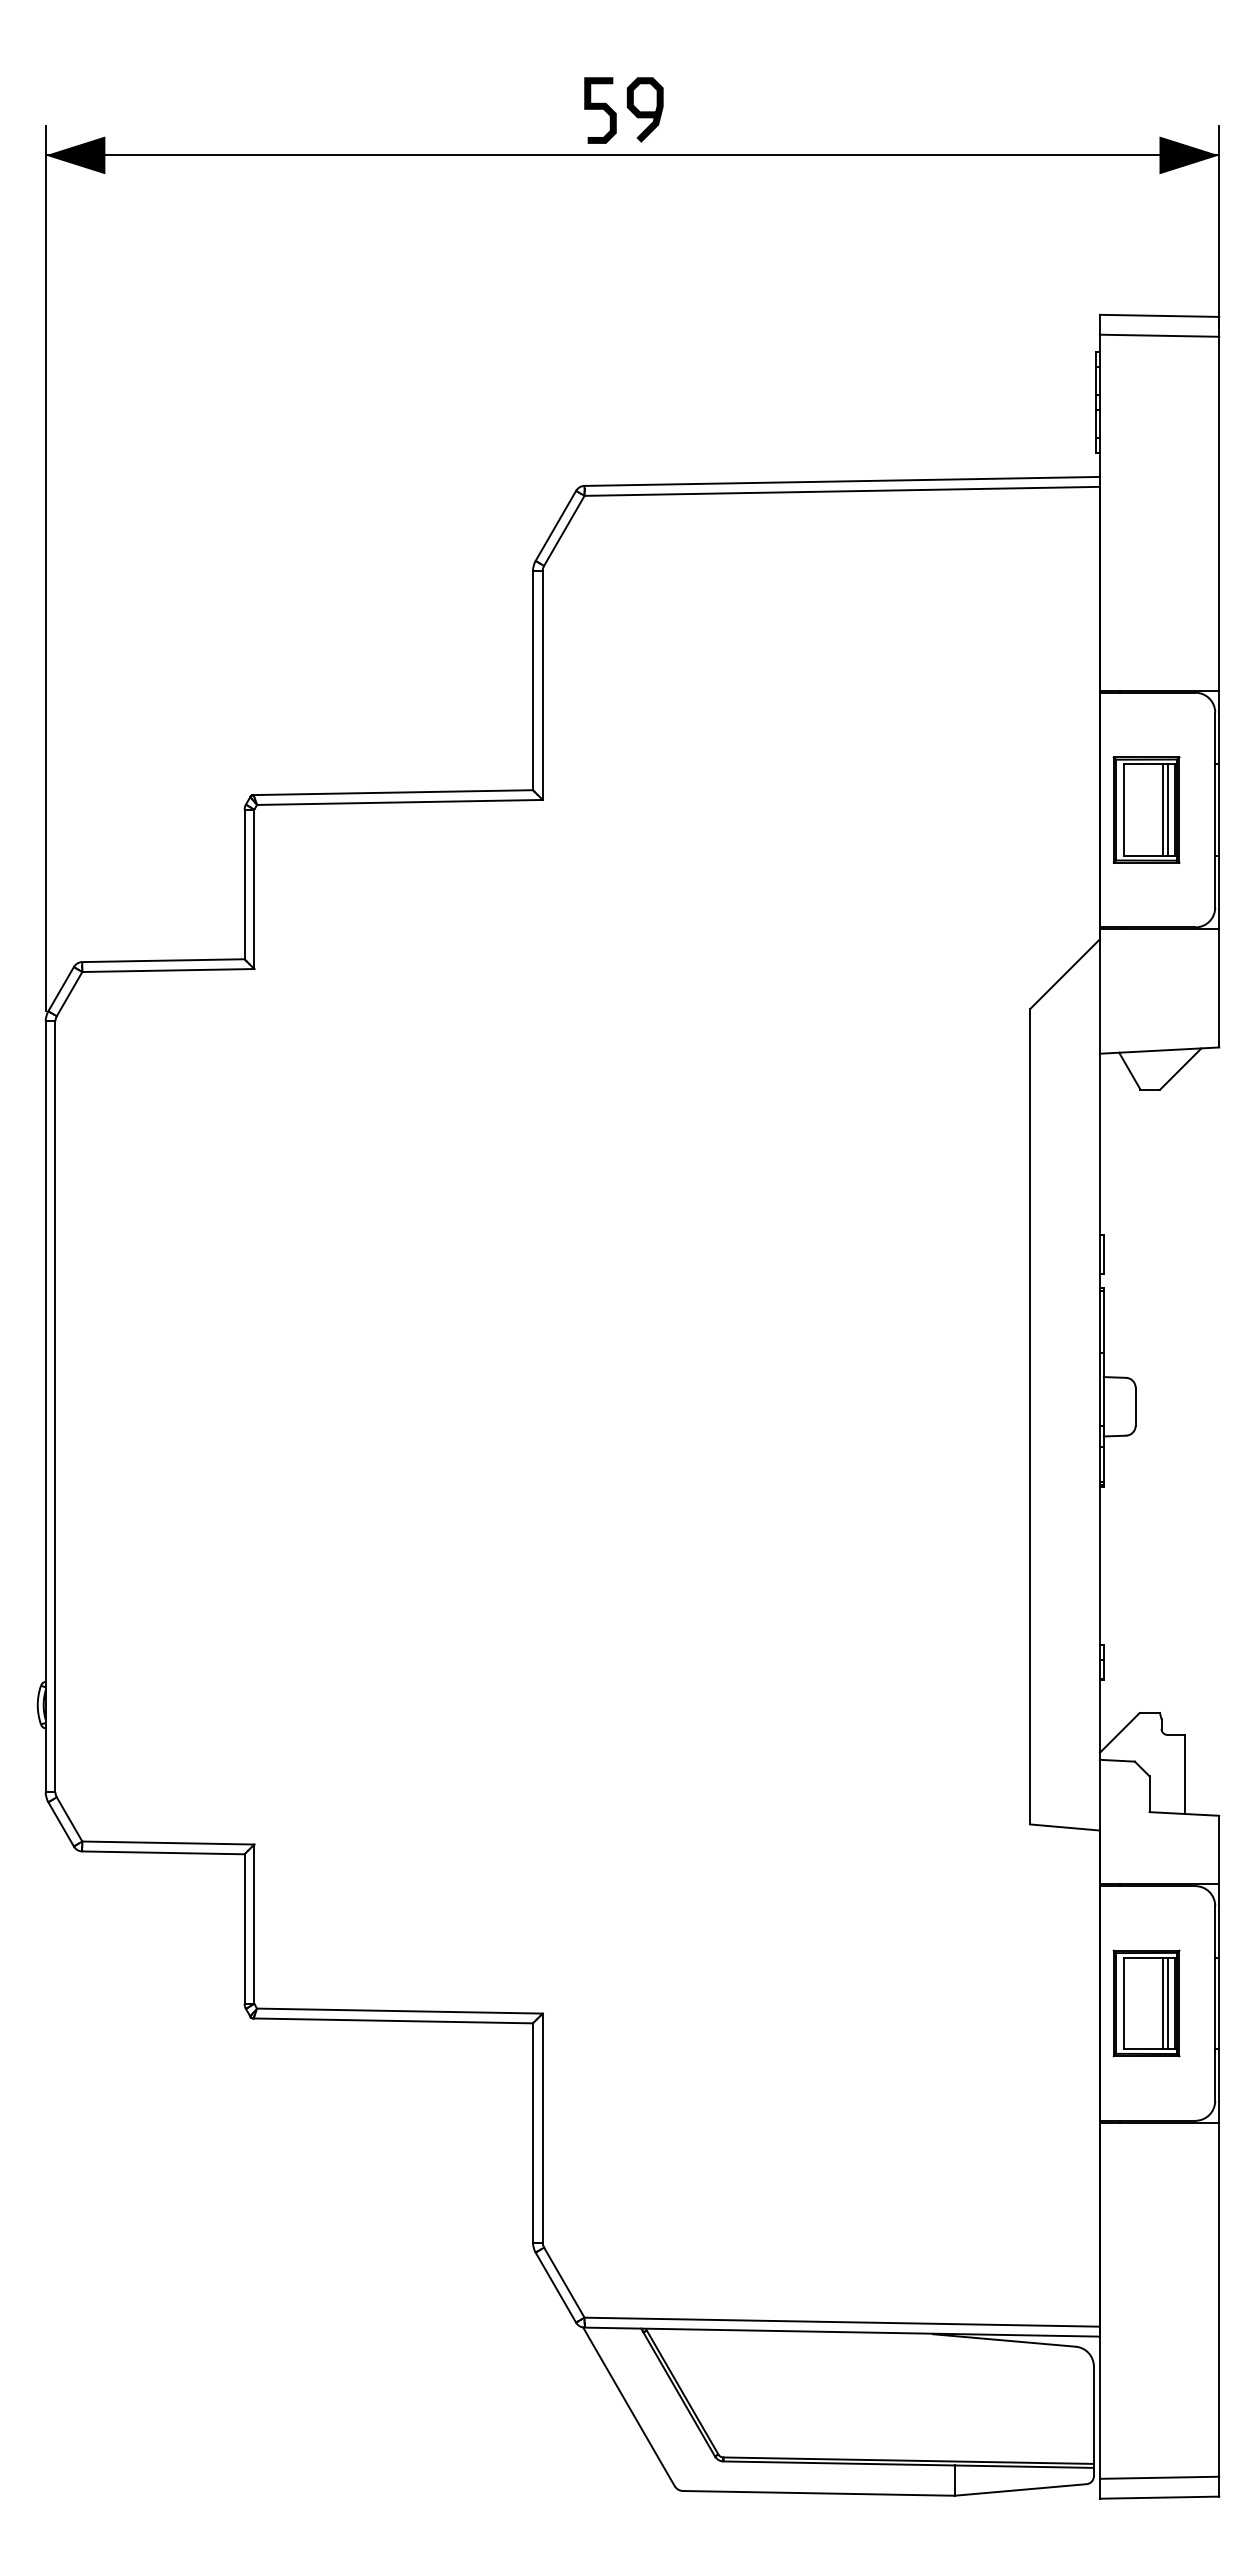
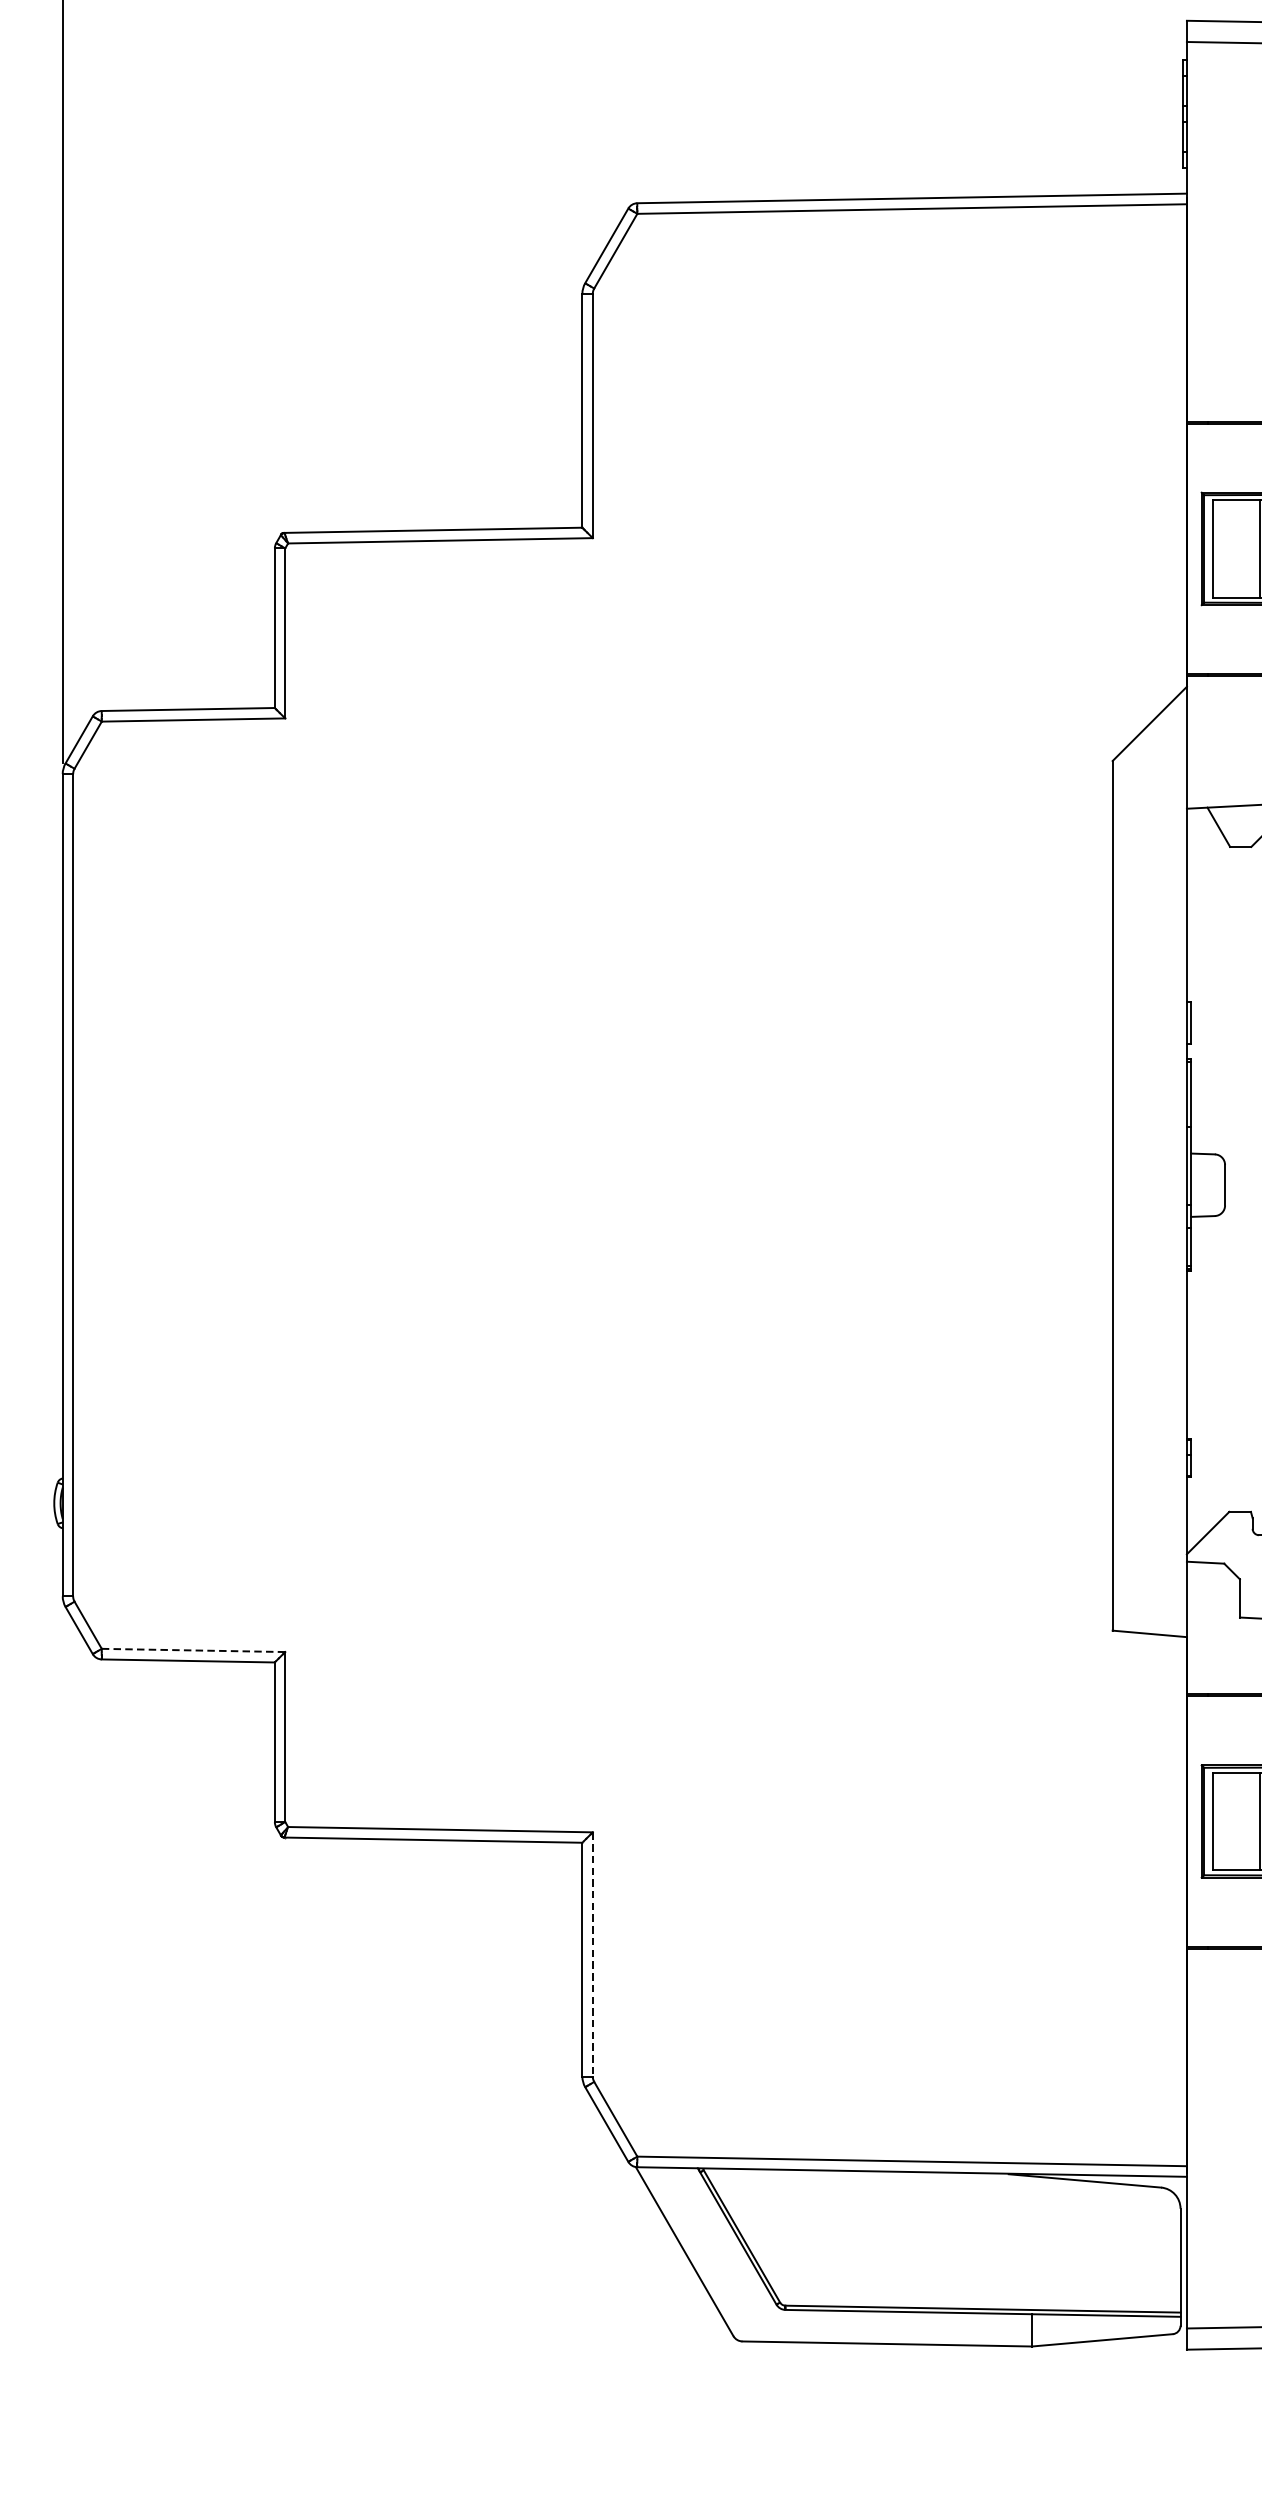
line: (1163, 809) -> (1254, 548), removed
line: (168, 1843) -> (193, 1650), solid -> dashed
line: (1163, 2003) -> (1254, 1821), removed
line: (542, 2128) -> (592, 1954), solid -> dashed

